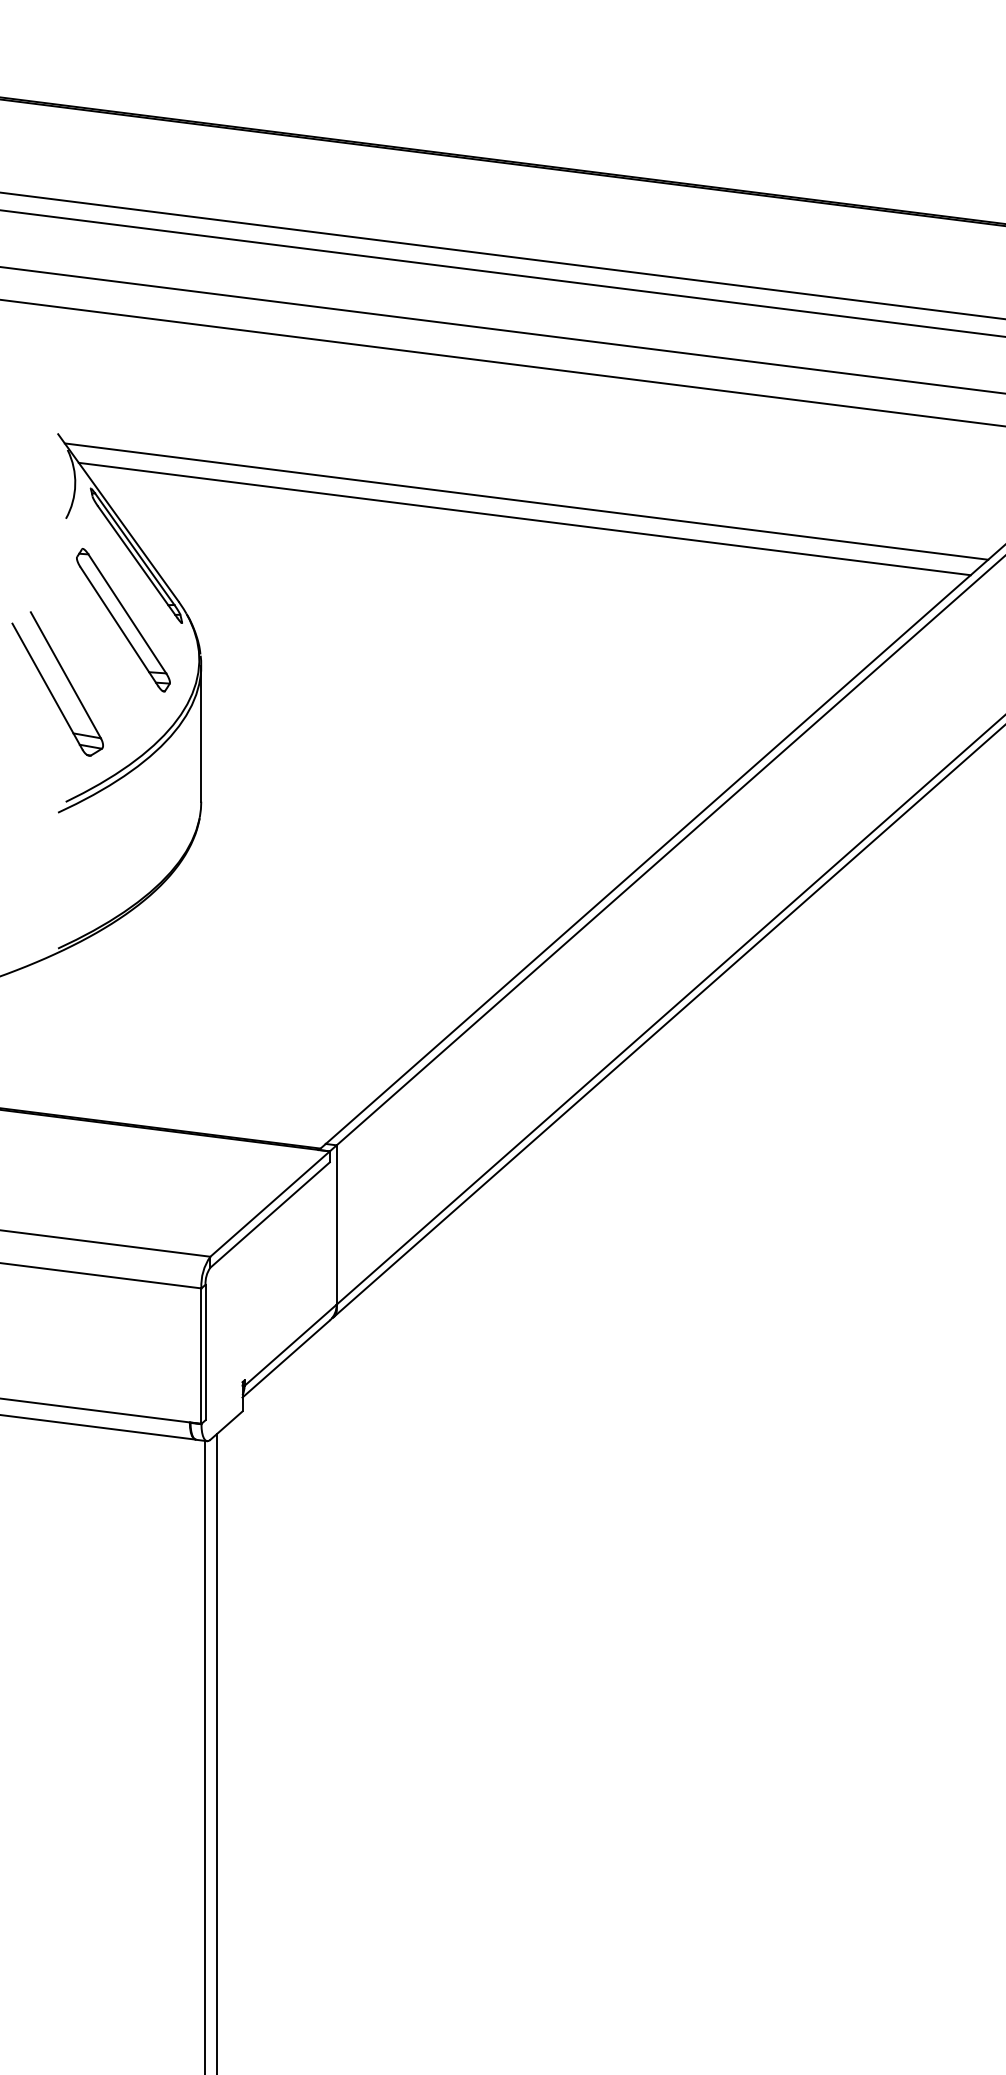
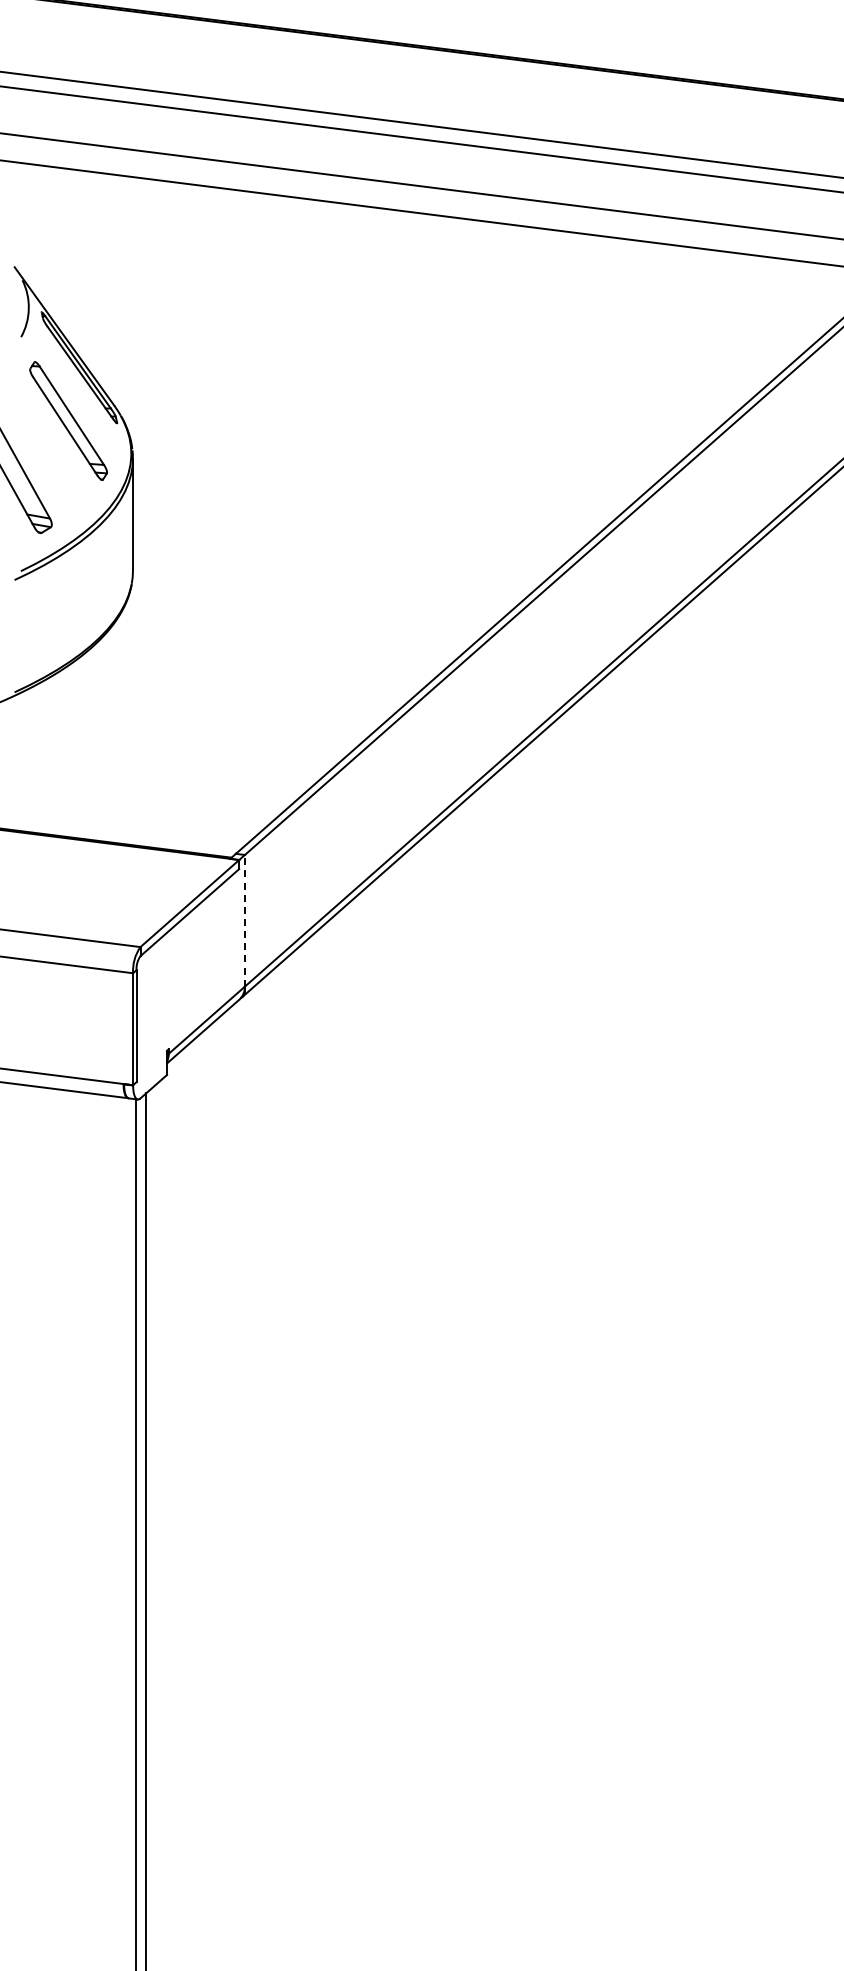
line: (526, 501) -> (401, 322), removed
line: (523, 518) -> (399, 336), removed
line: (336, 1224) -> (244, 920), solid -> dashed

